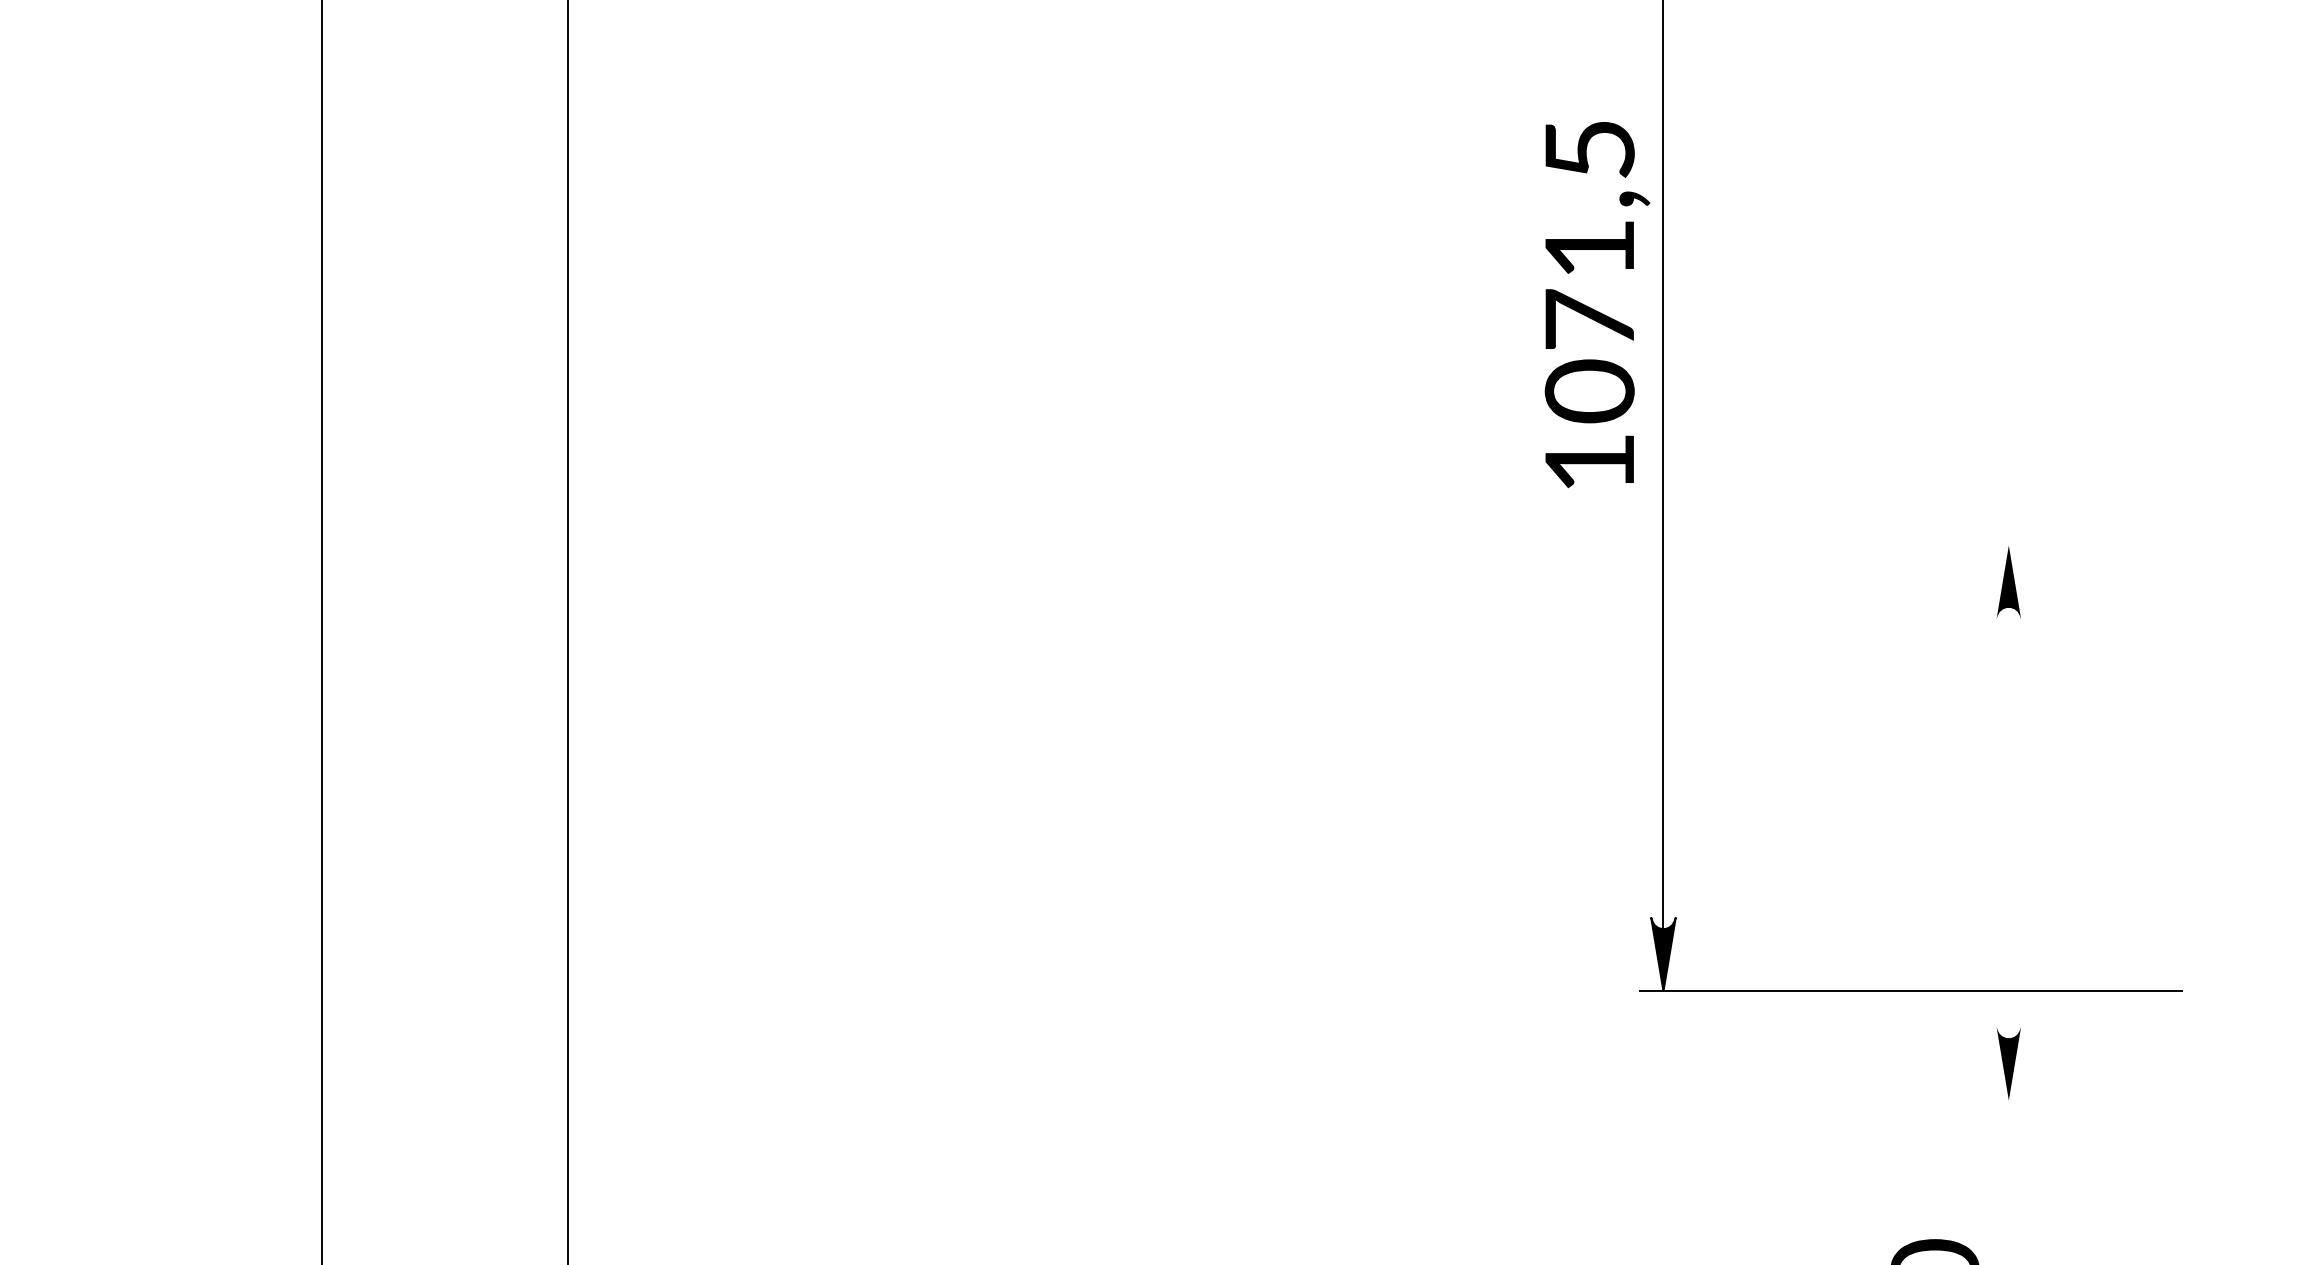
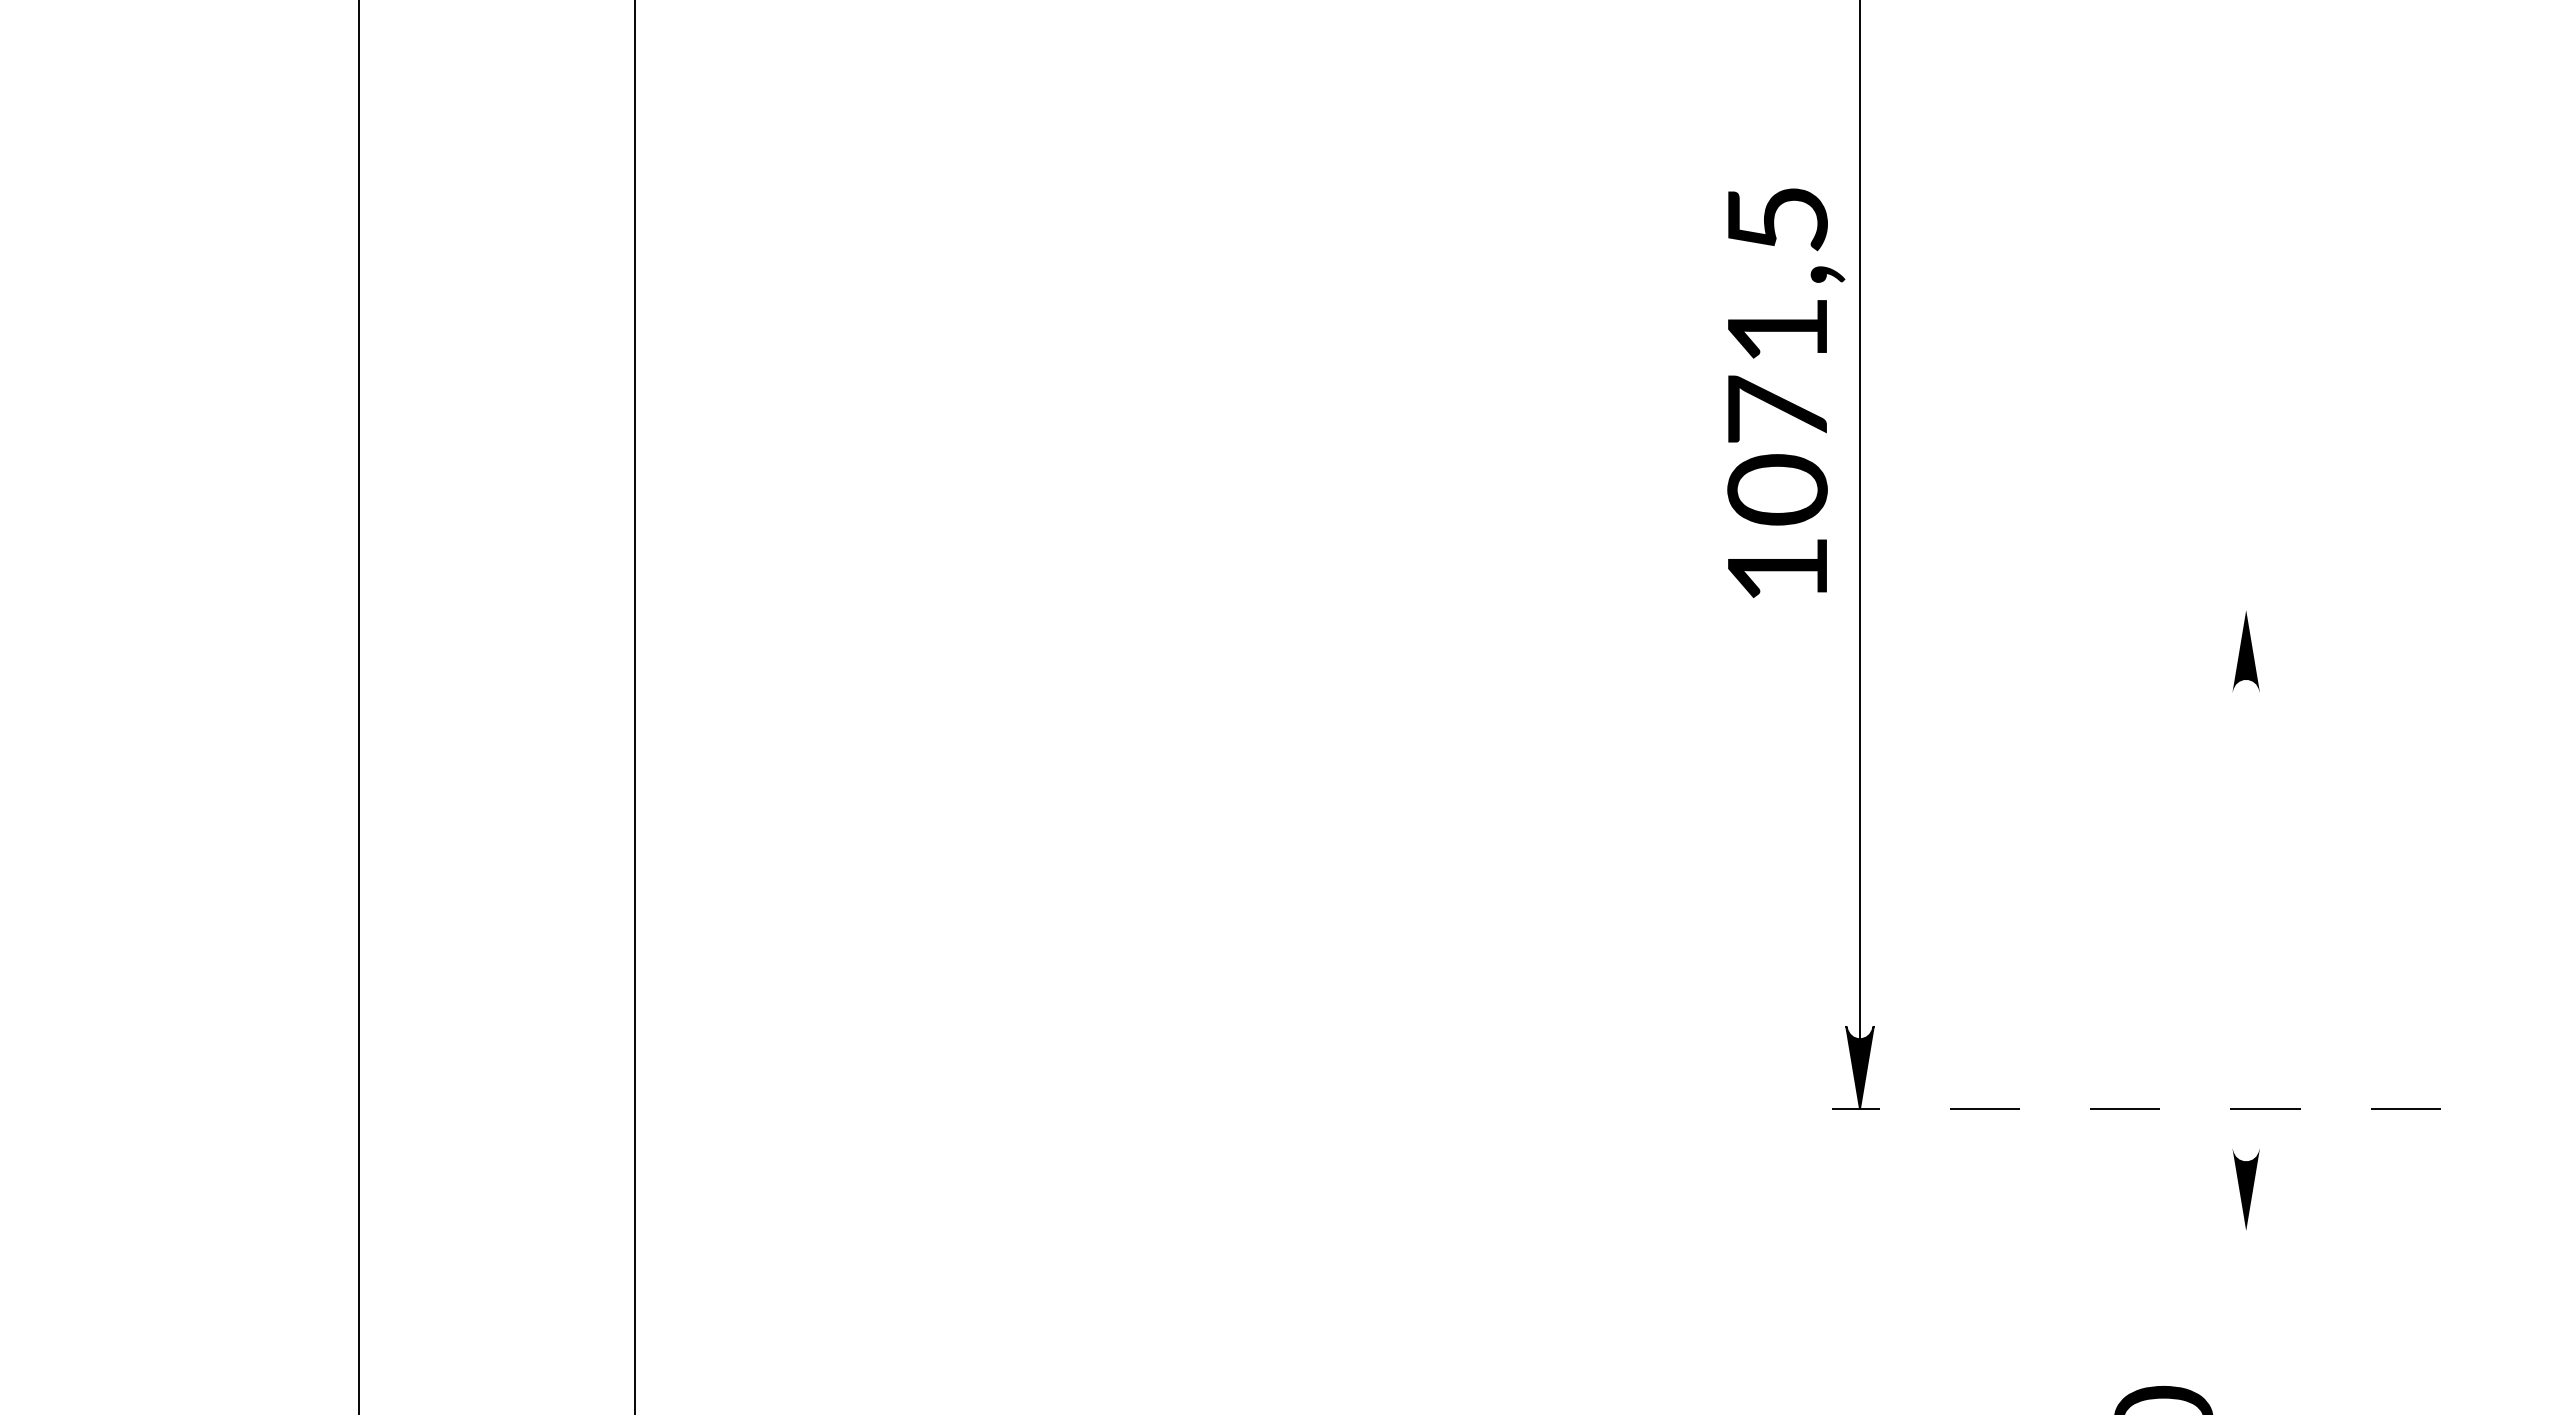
text: (1597, 304) -> (1786, 392), moved
line: (1910, 991) -> (2136, 1108), solid -> dashed

